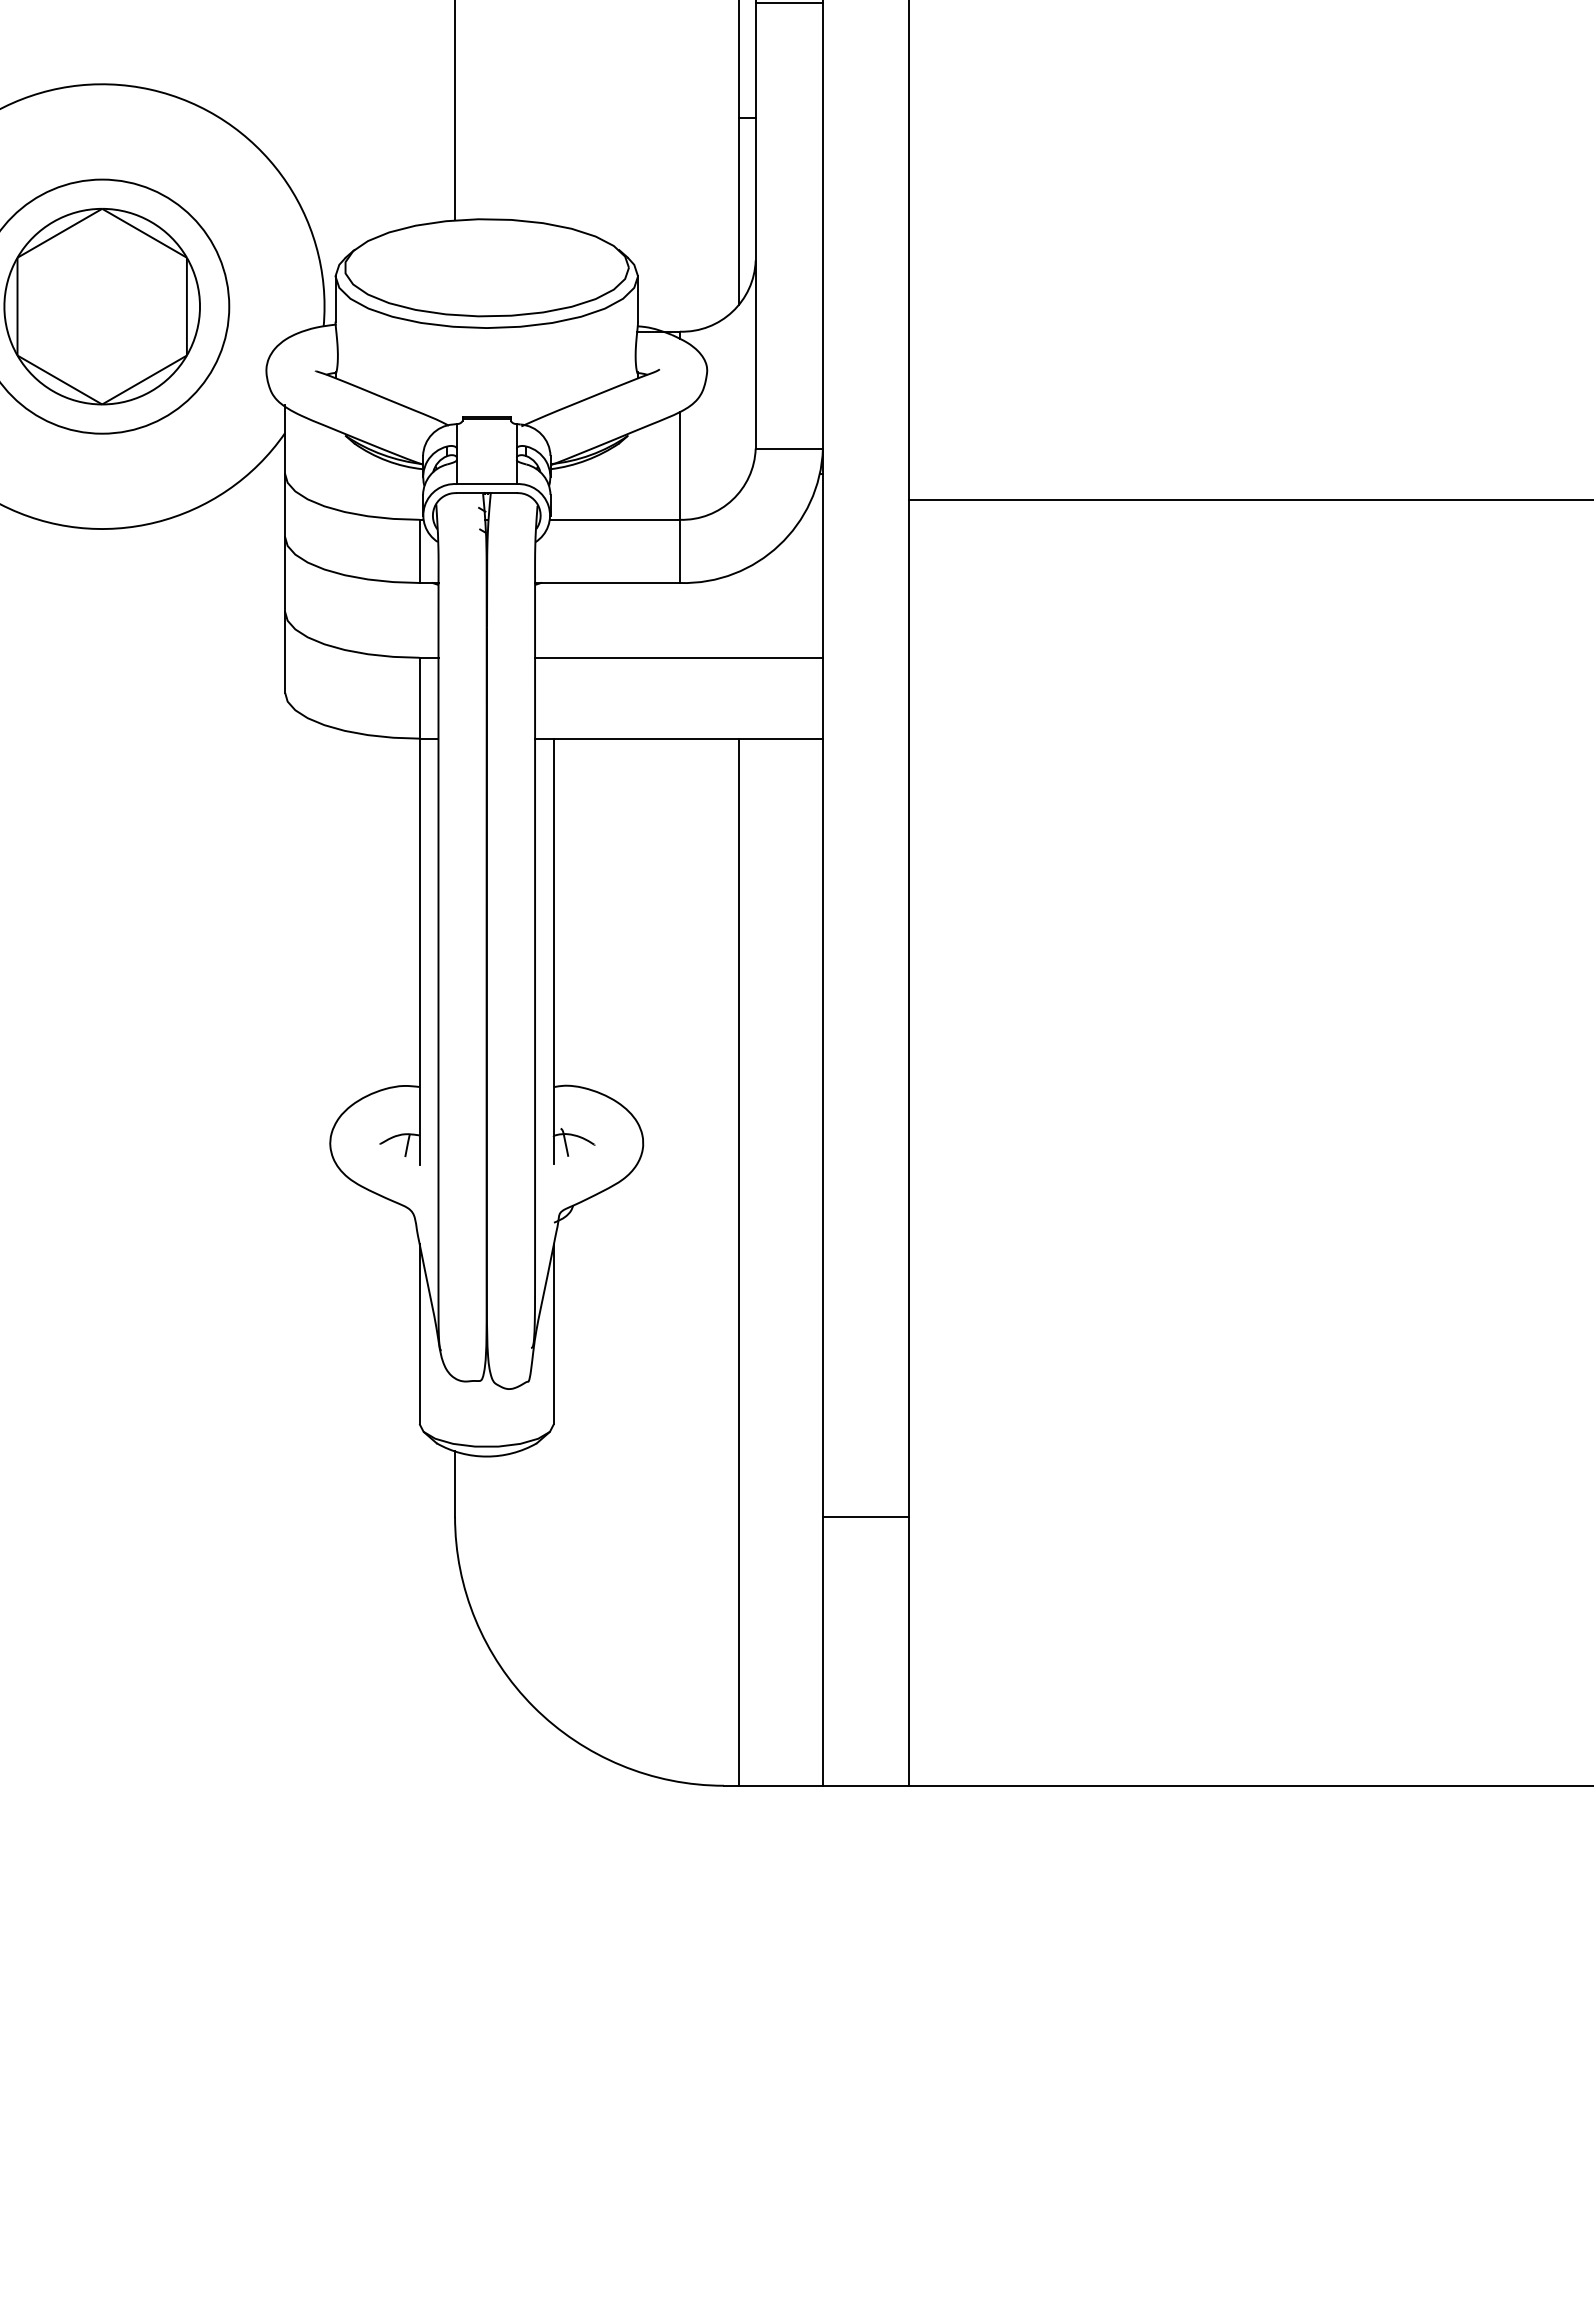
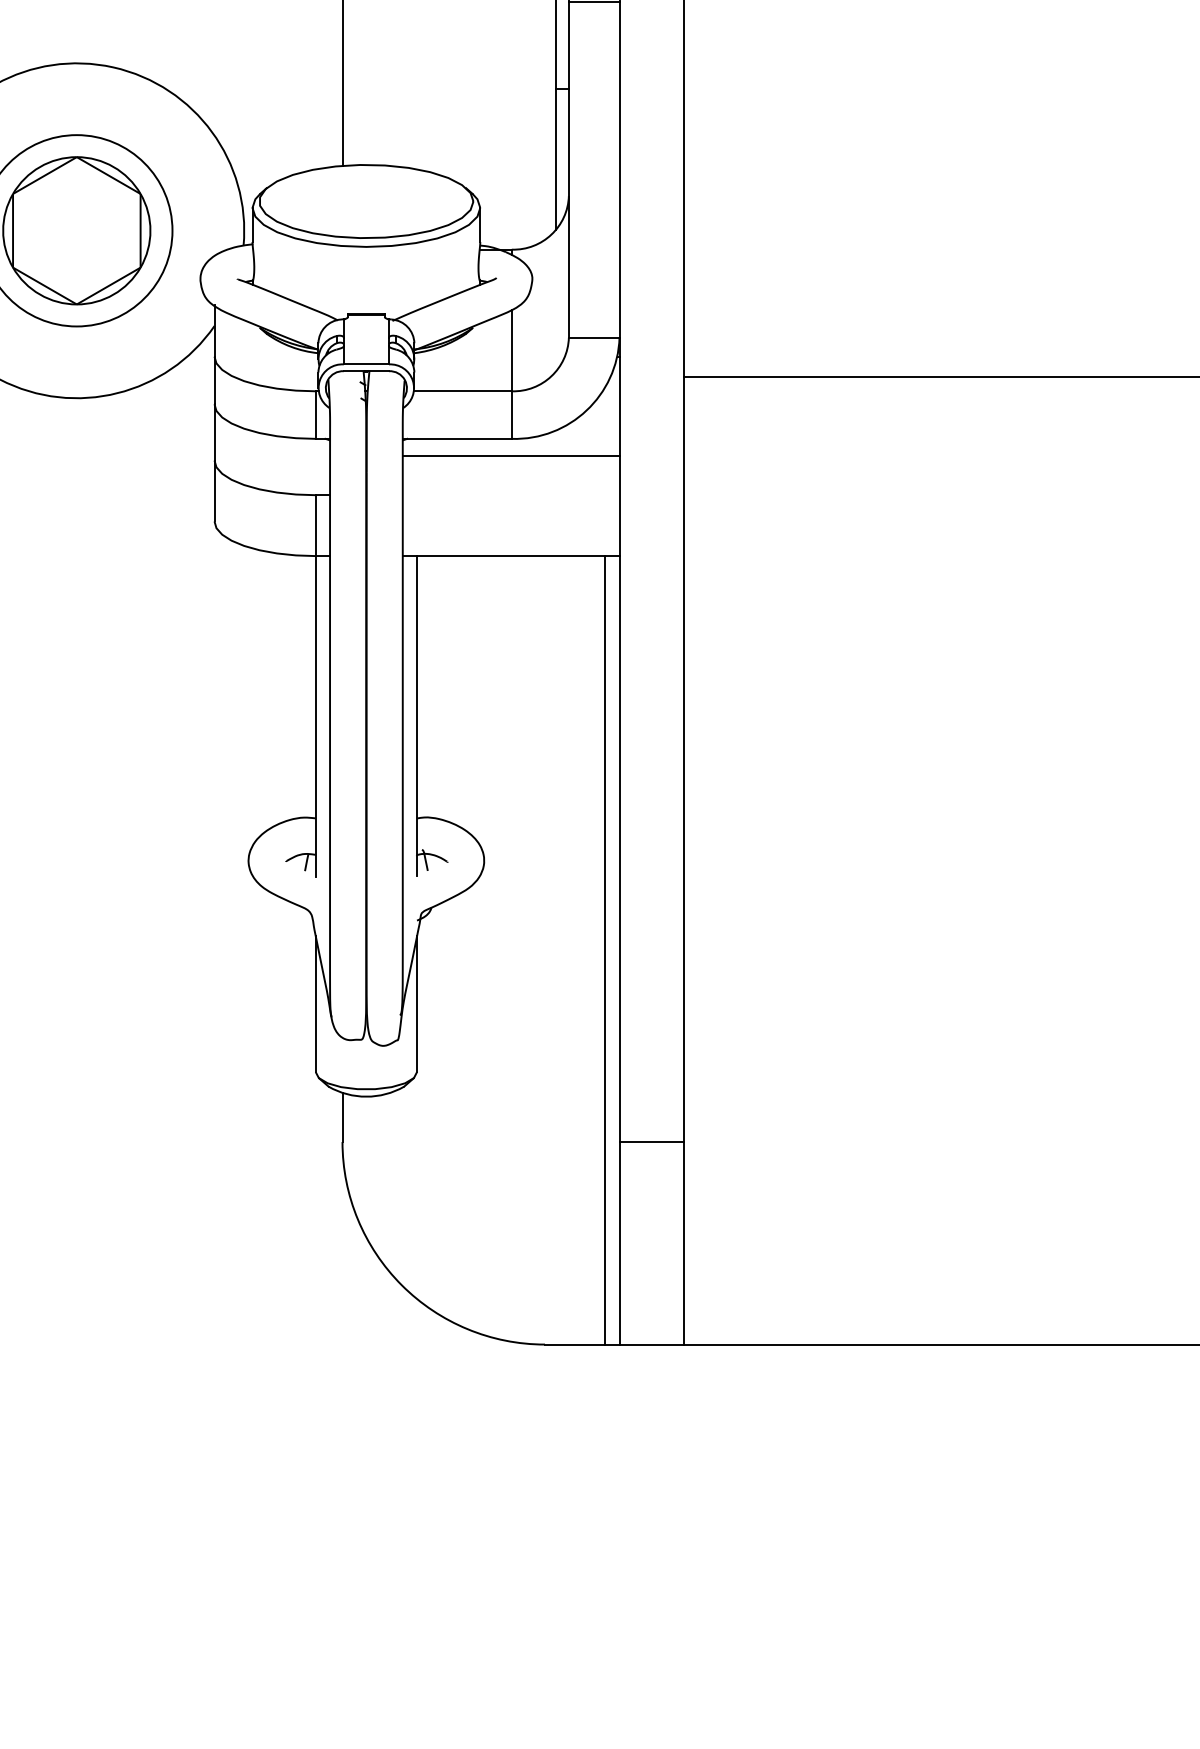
line: (678, 657) -> (510, 455), moved
line: (739, 1261) -> (605, 949), moved

